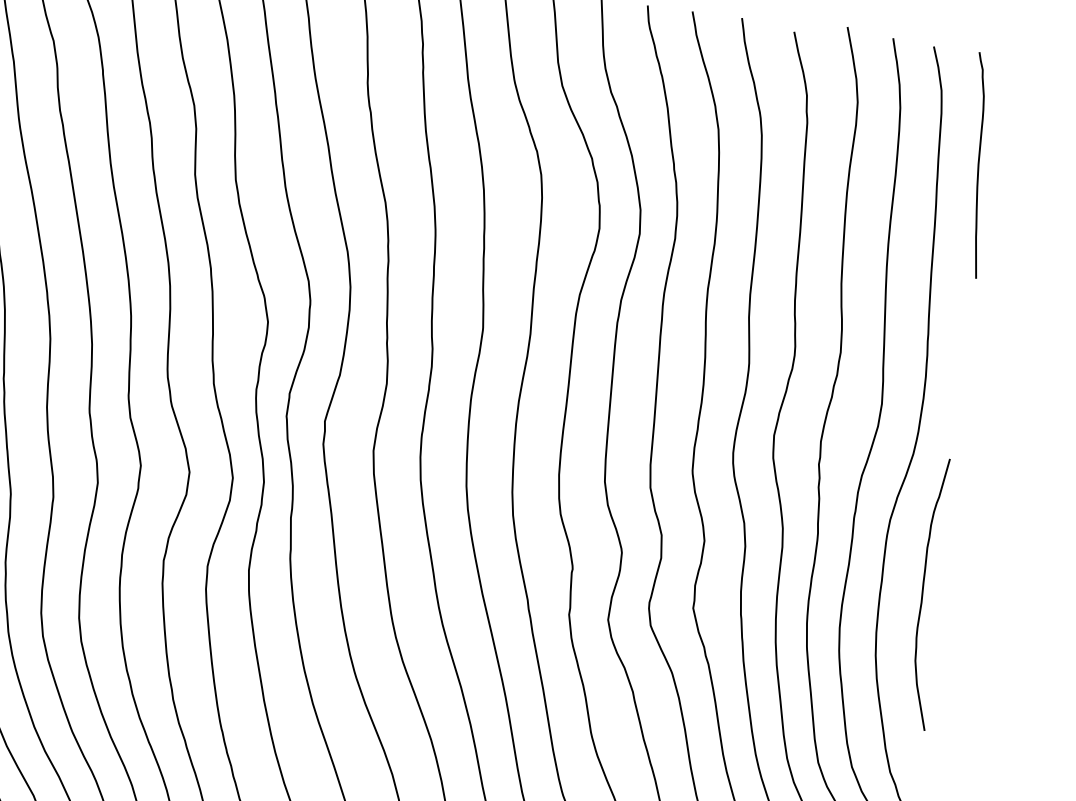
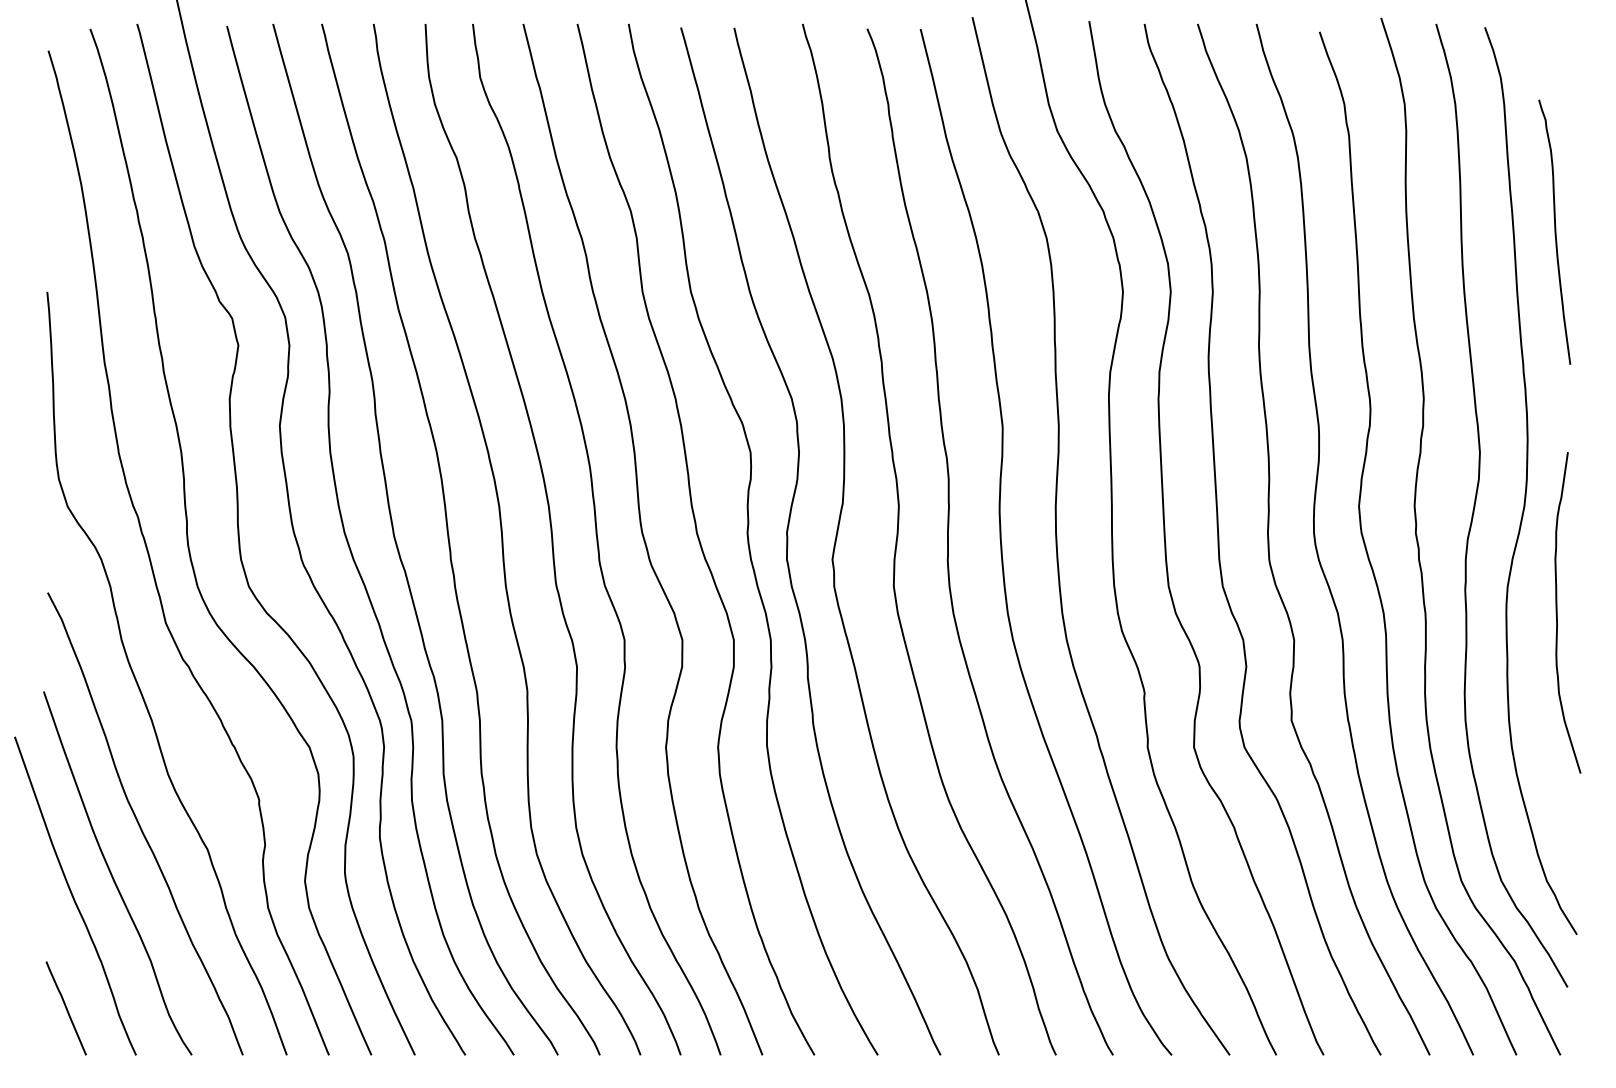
curve: (977, 164) -> (1554, 231), moved
curve: (923, 592) -> (1557, 612), moved

